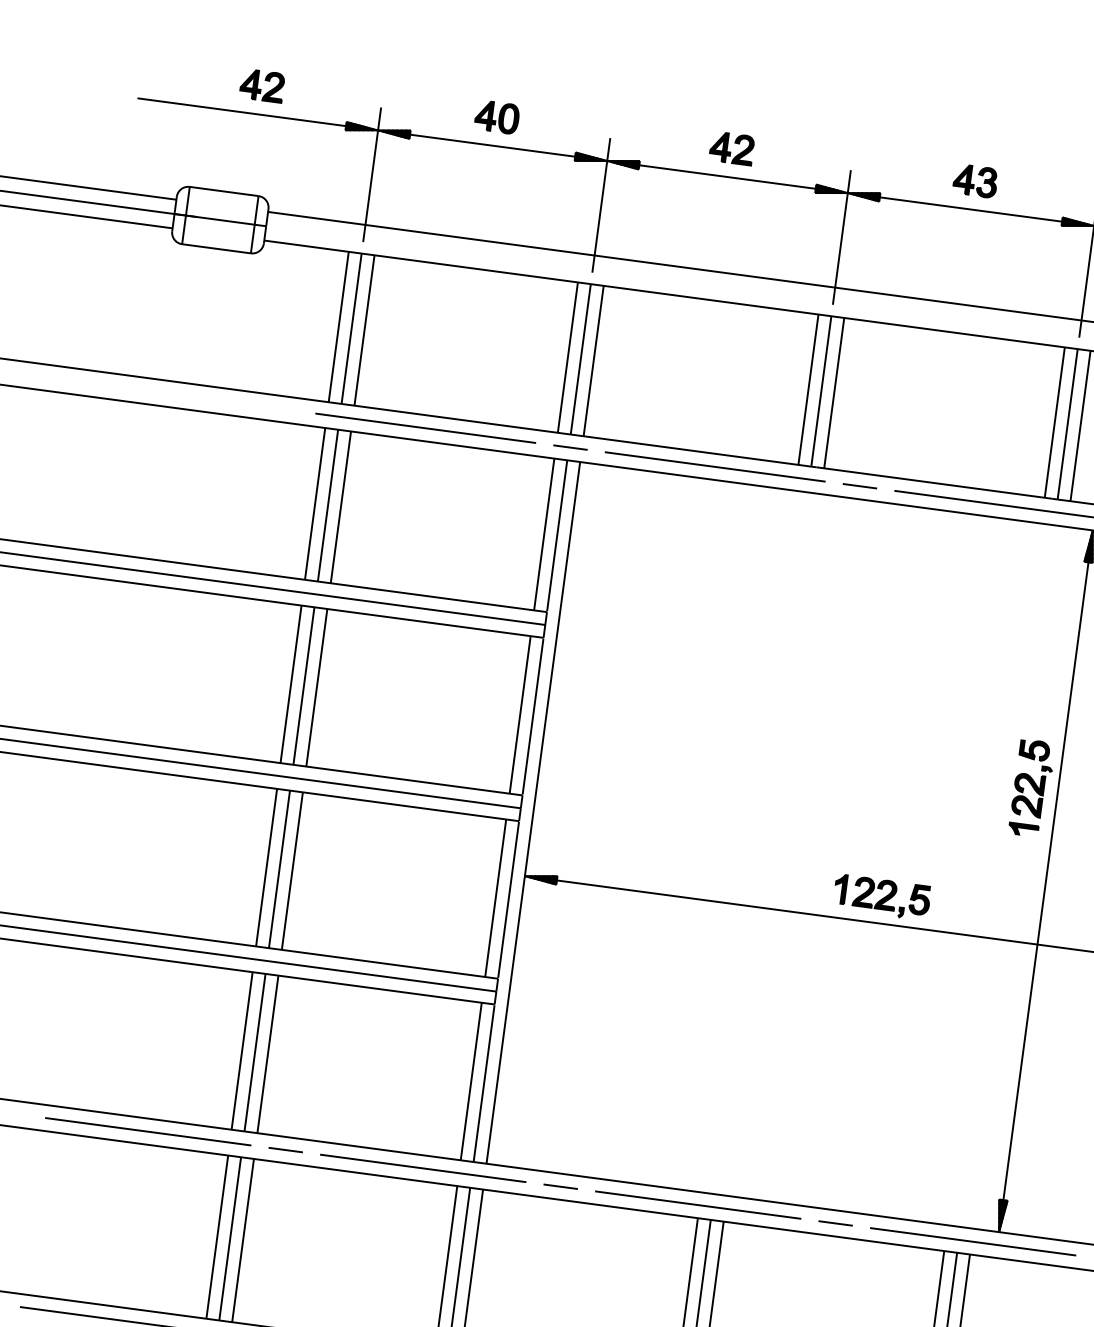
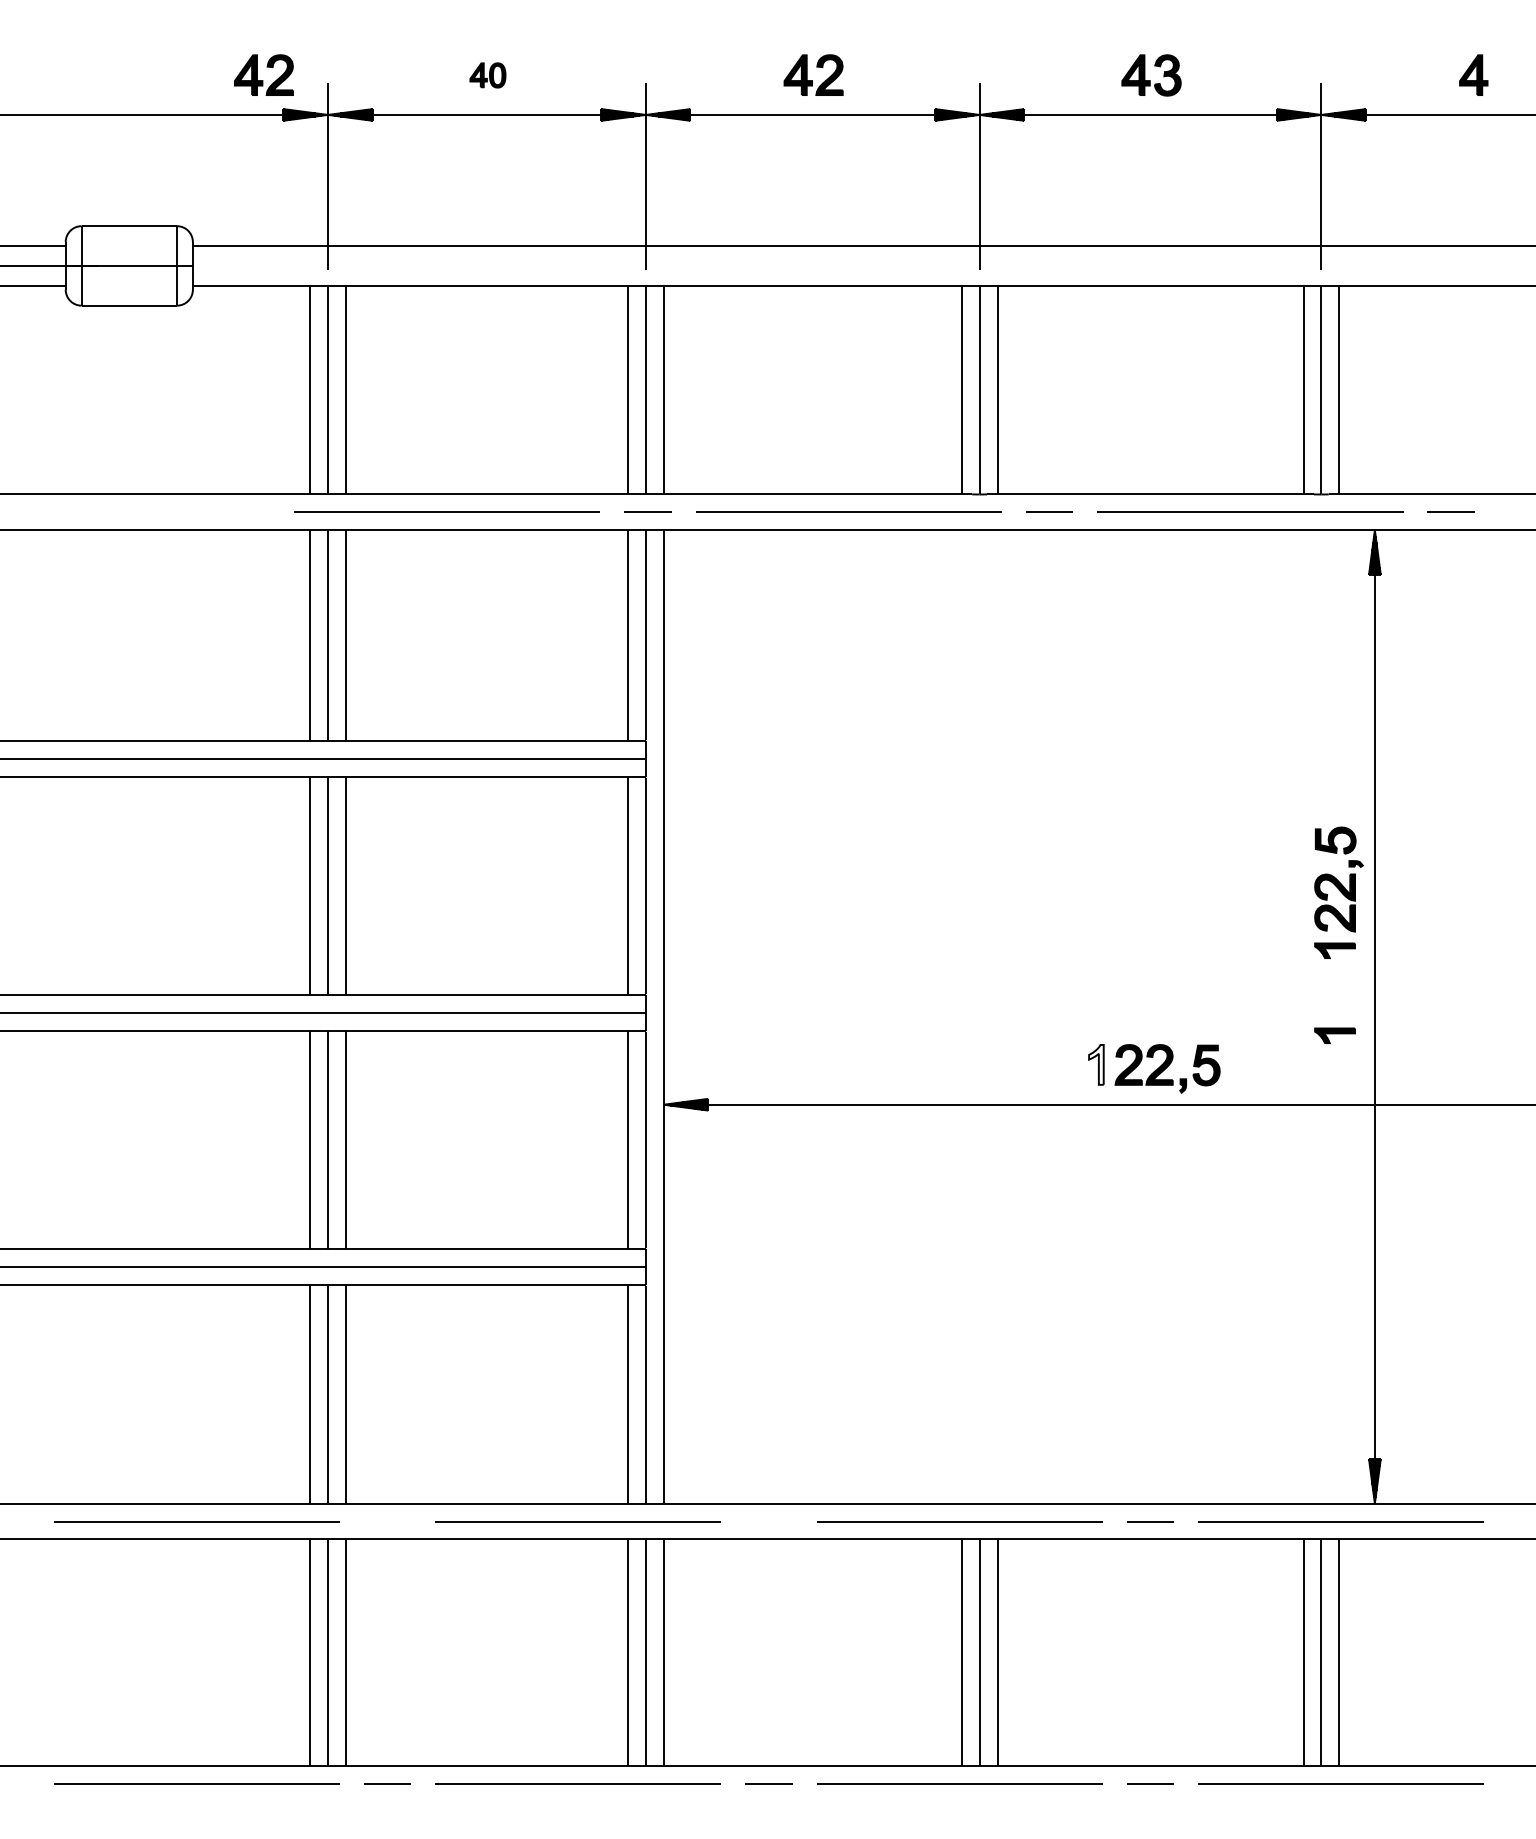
part: (261, 85) -> (263, 74), moved
part: (496, 117) -> (487, 75), size x0.6
fill: (840, 888) -> (1096, 1064), removed
part: (1015, 890) -> (1334, 1035), added
line: (285, 1150) -> (387, 1521), removed
line: (560, 1186) -> (768, 1521), removed

